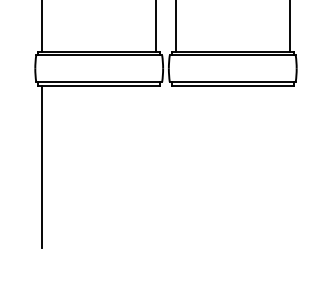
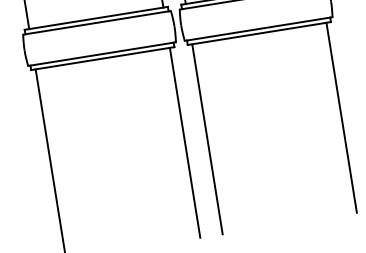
line: (156, 166) -> (185, 142), added
line: (175, 166) -> (207, 138), added
line: (290, 166) -> (342, 117), added

